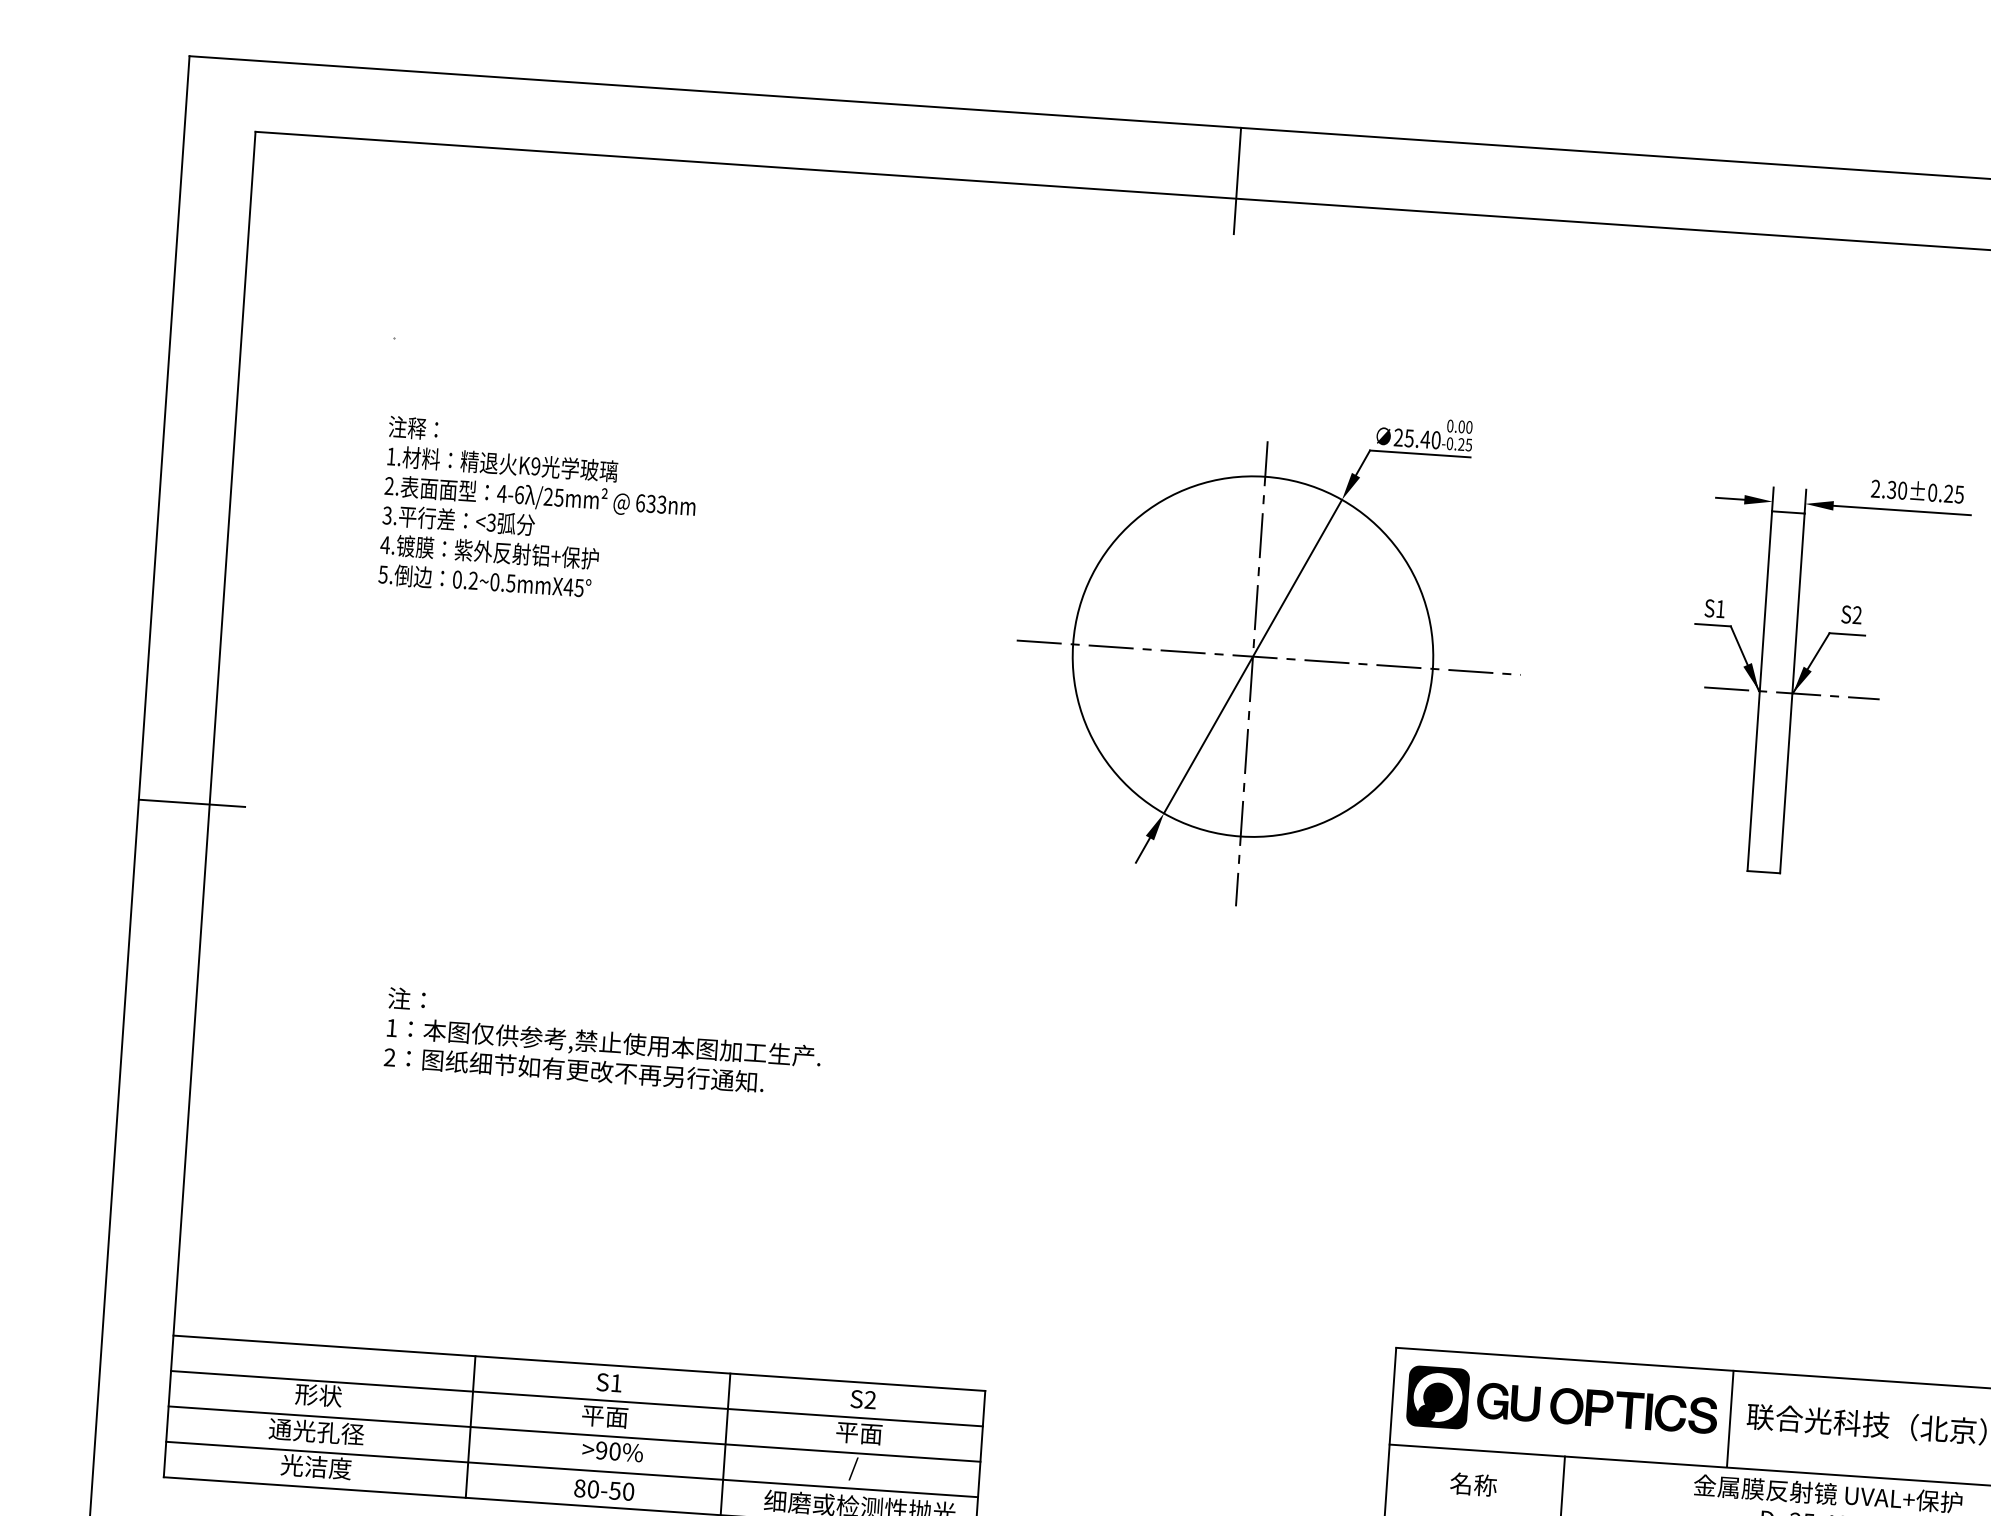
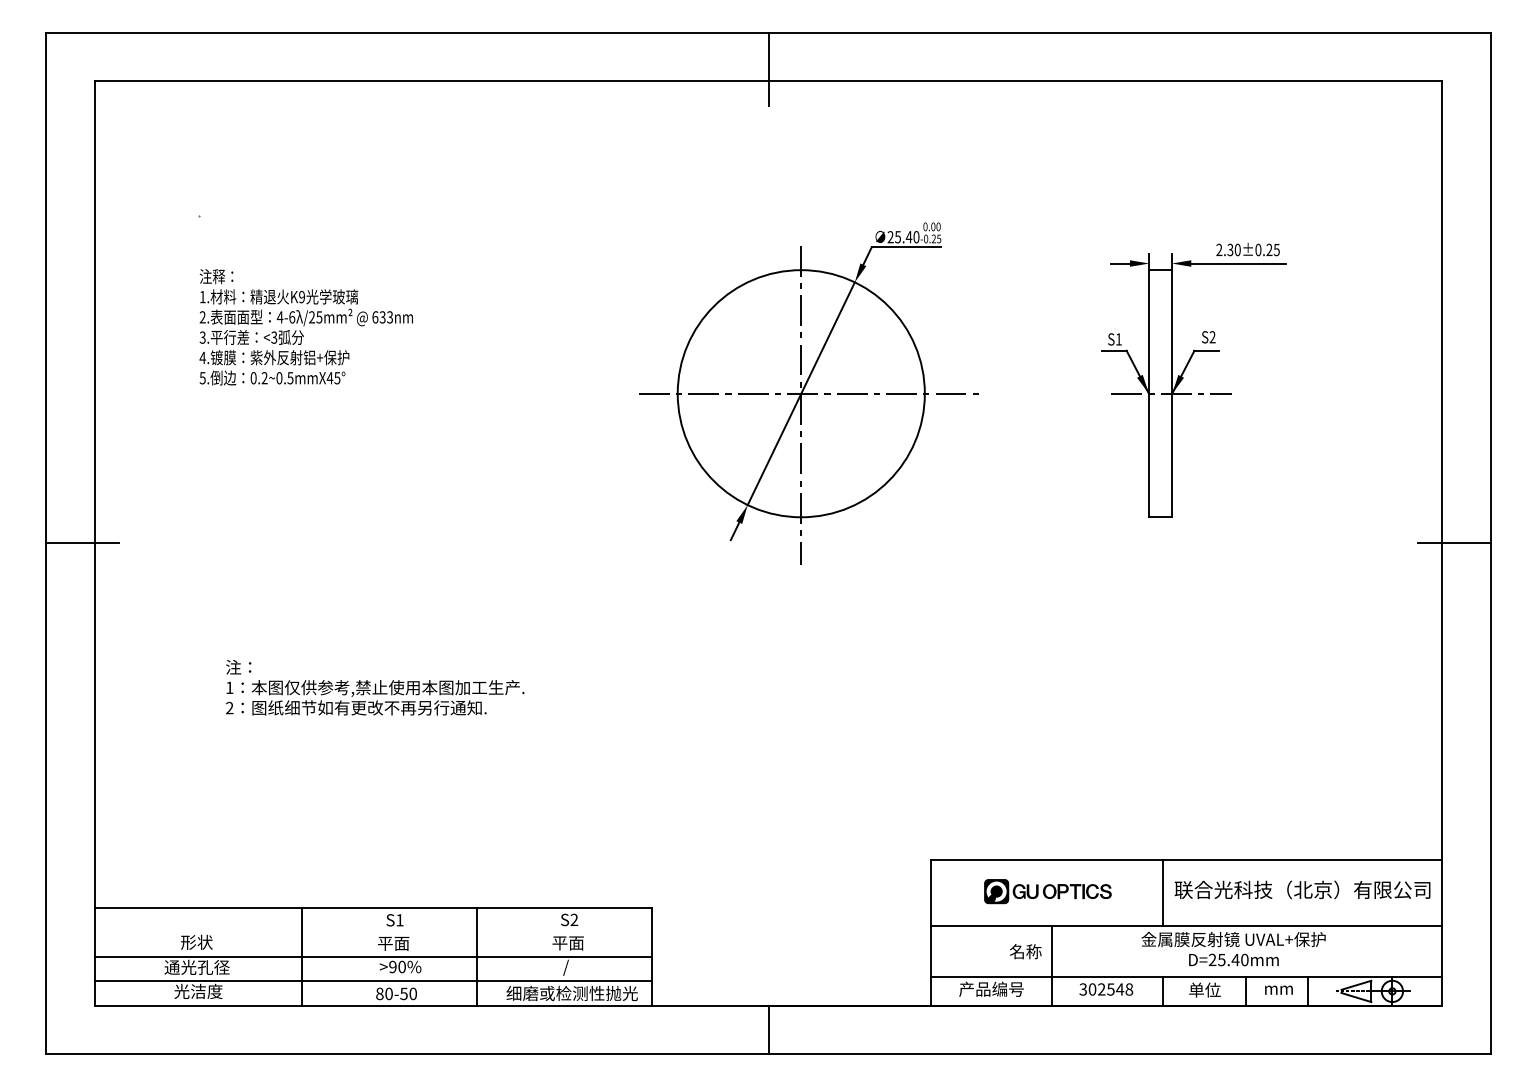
line: (576, 1398) -> (373, 932), removed
part: (1561, 1405) -> (1047, 891), size x0.6
text: (1473, 1484) -> (1025, 951), moved

